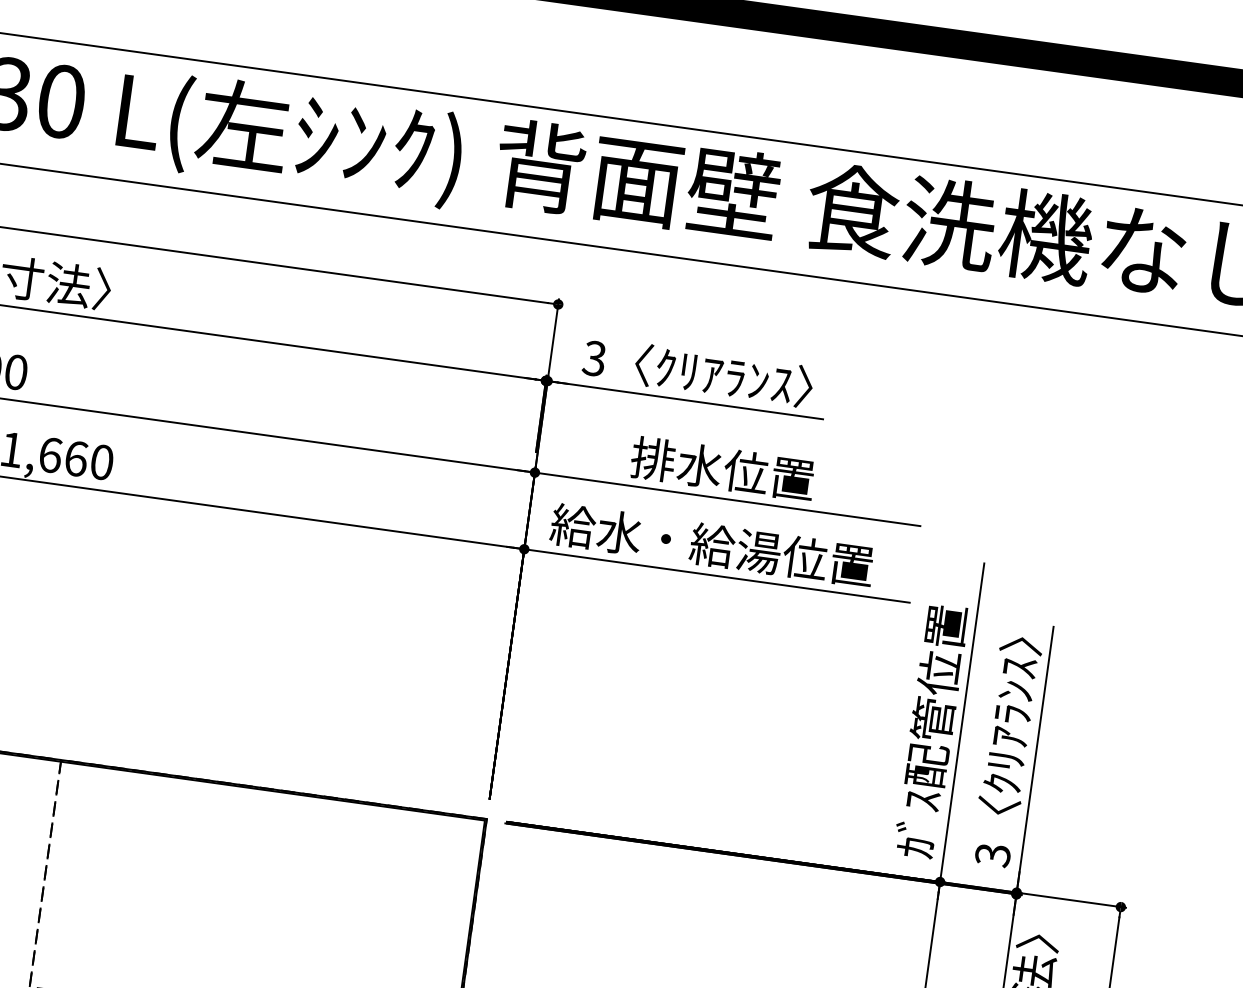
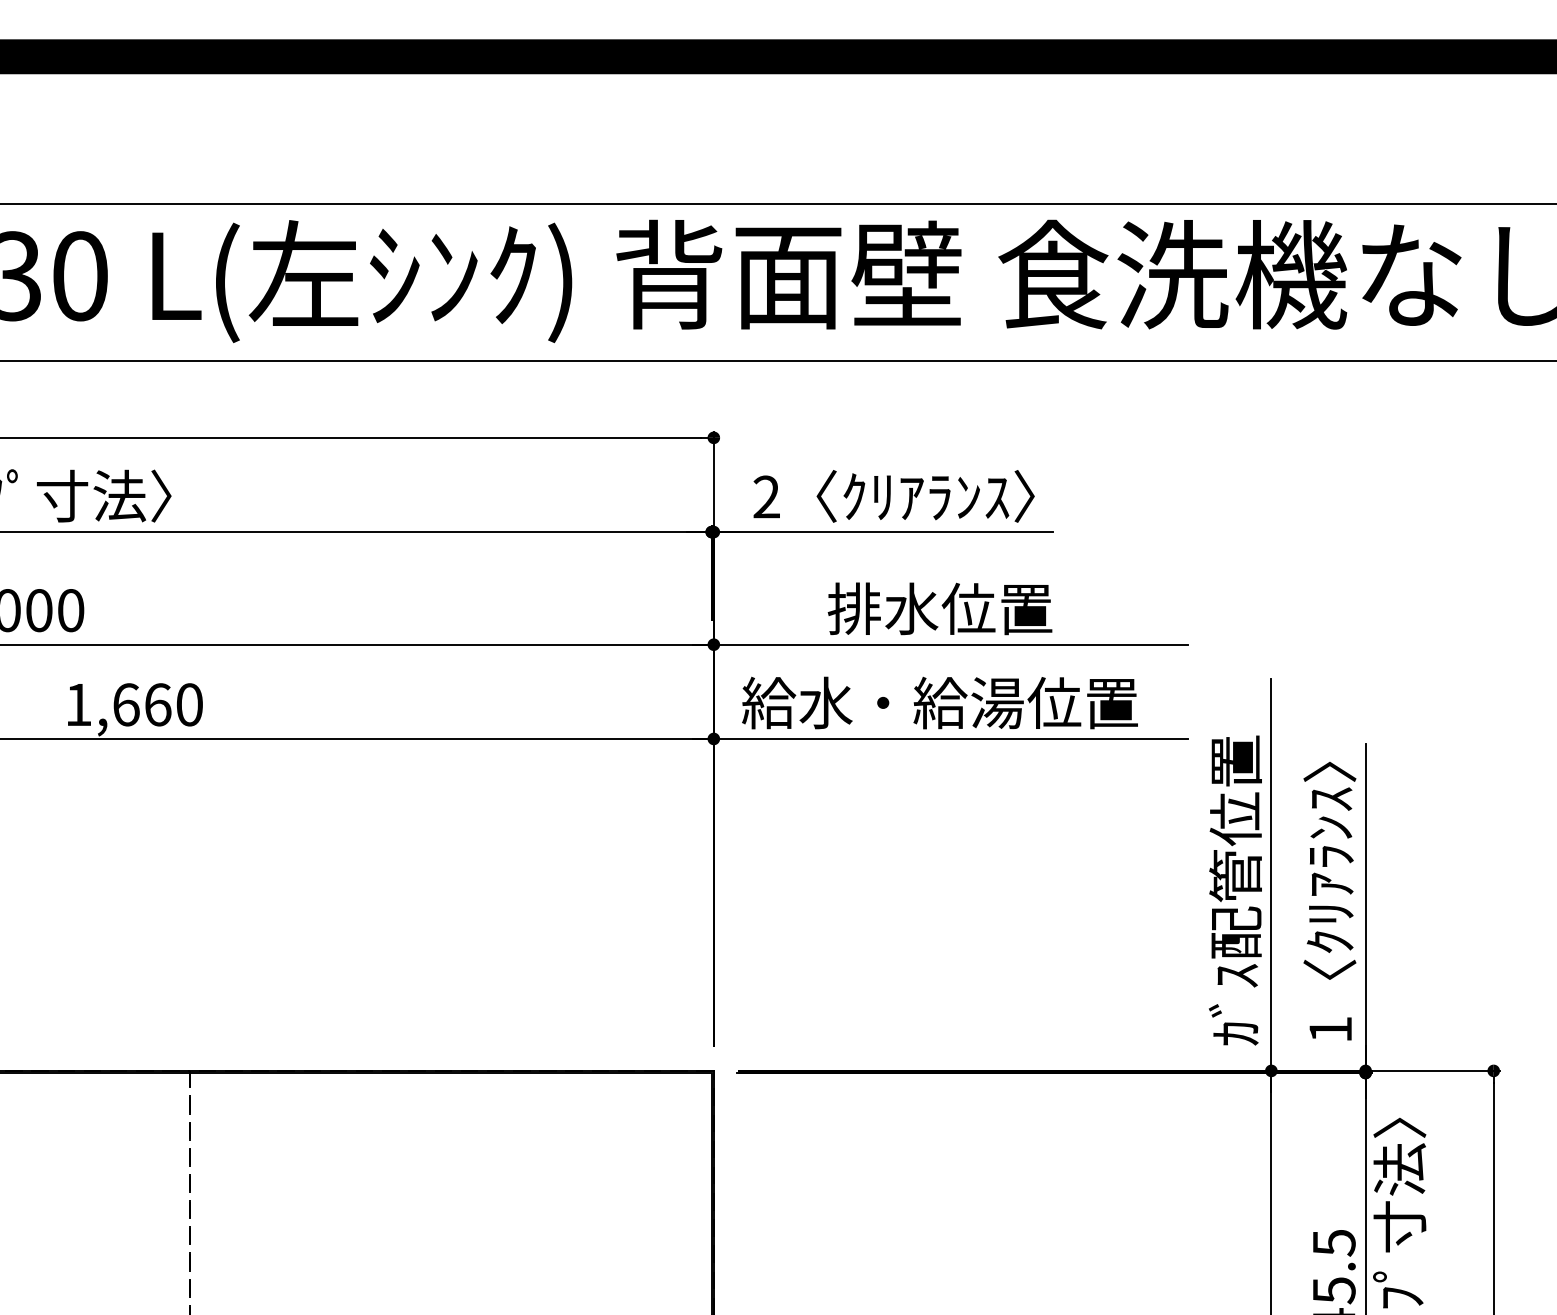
text: (594, 358) -> (766, 496), 3 -> 2
text: (992, 855) -> (1330, 1030), 3 -> 1

